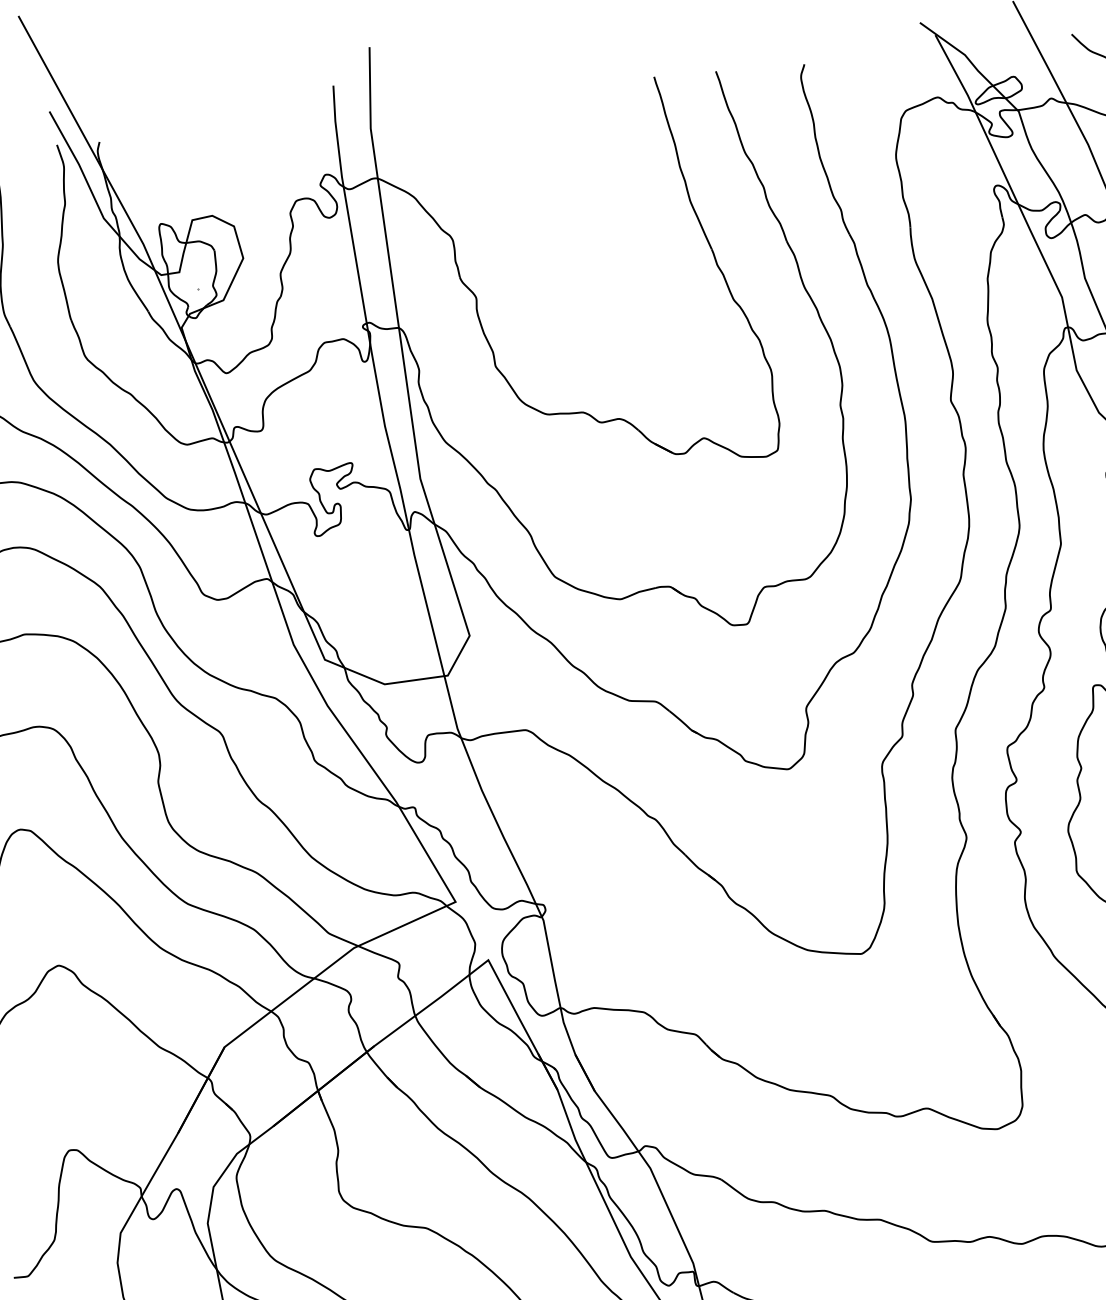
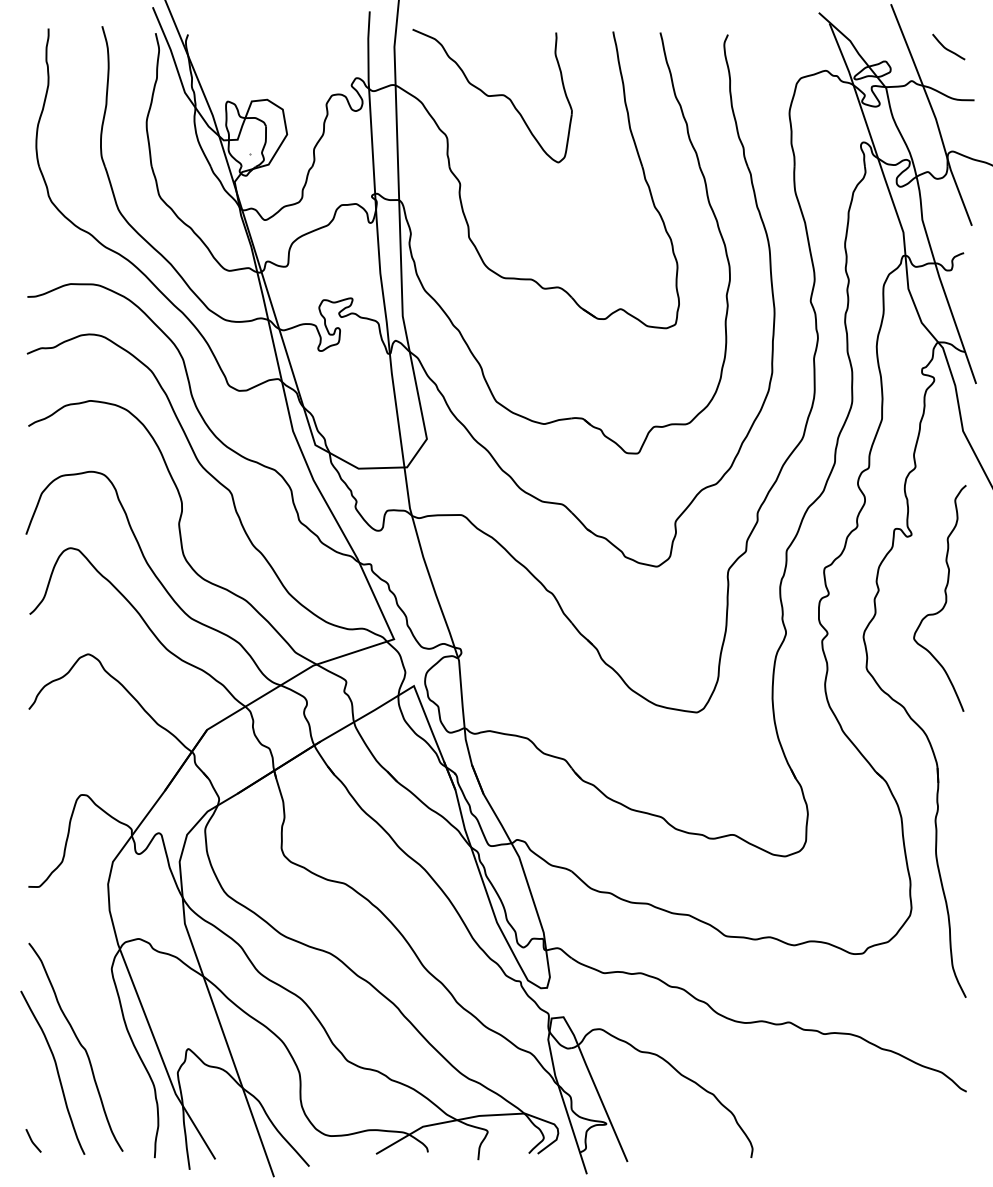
part: (505, 177) -> (492, 95), added

